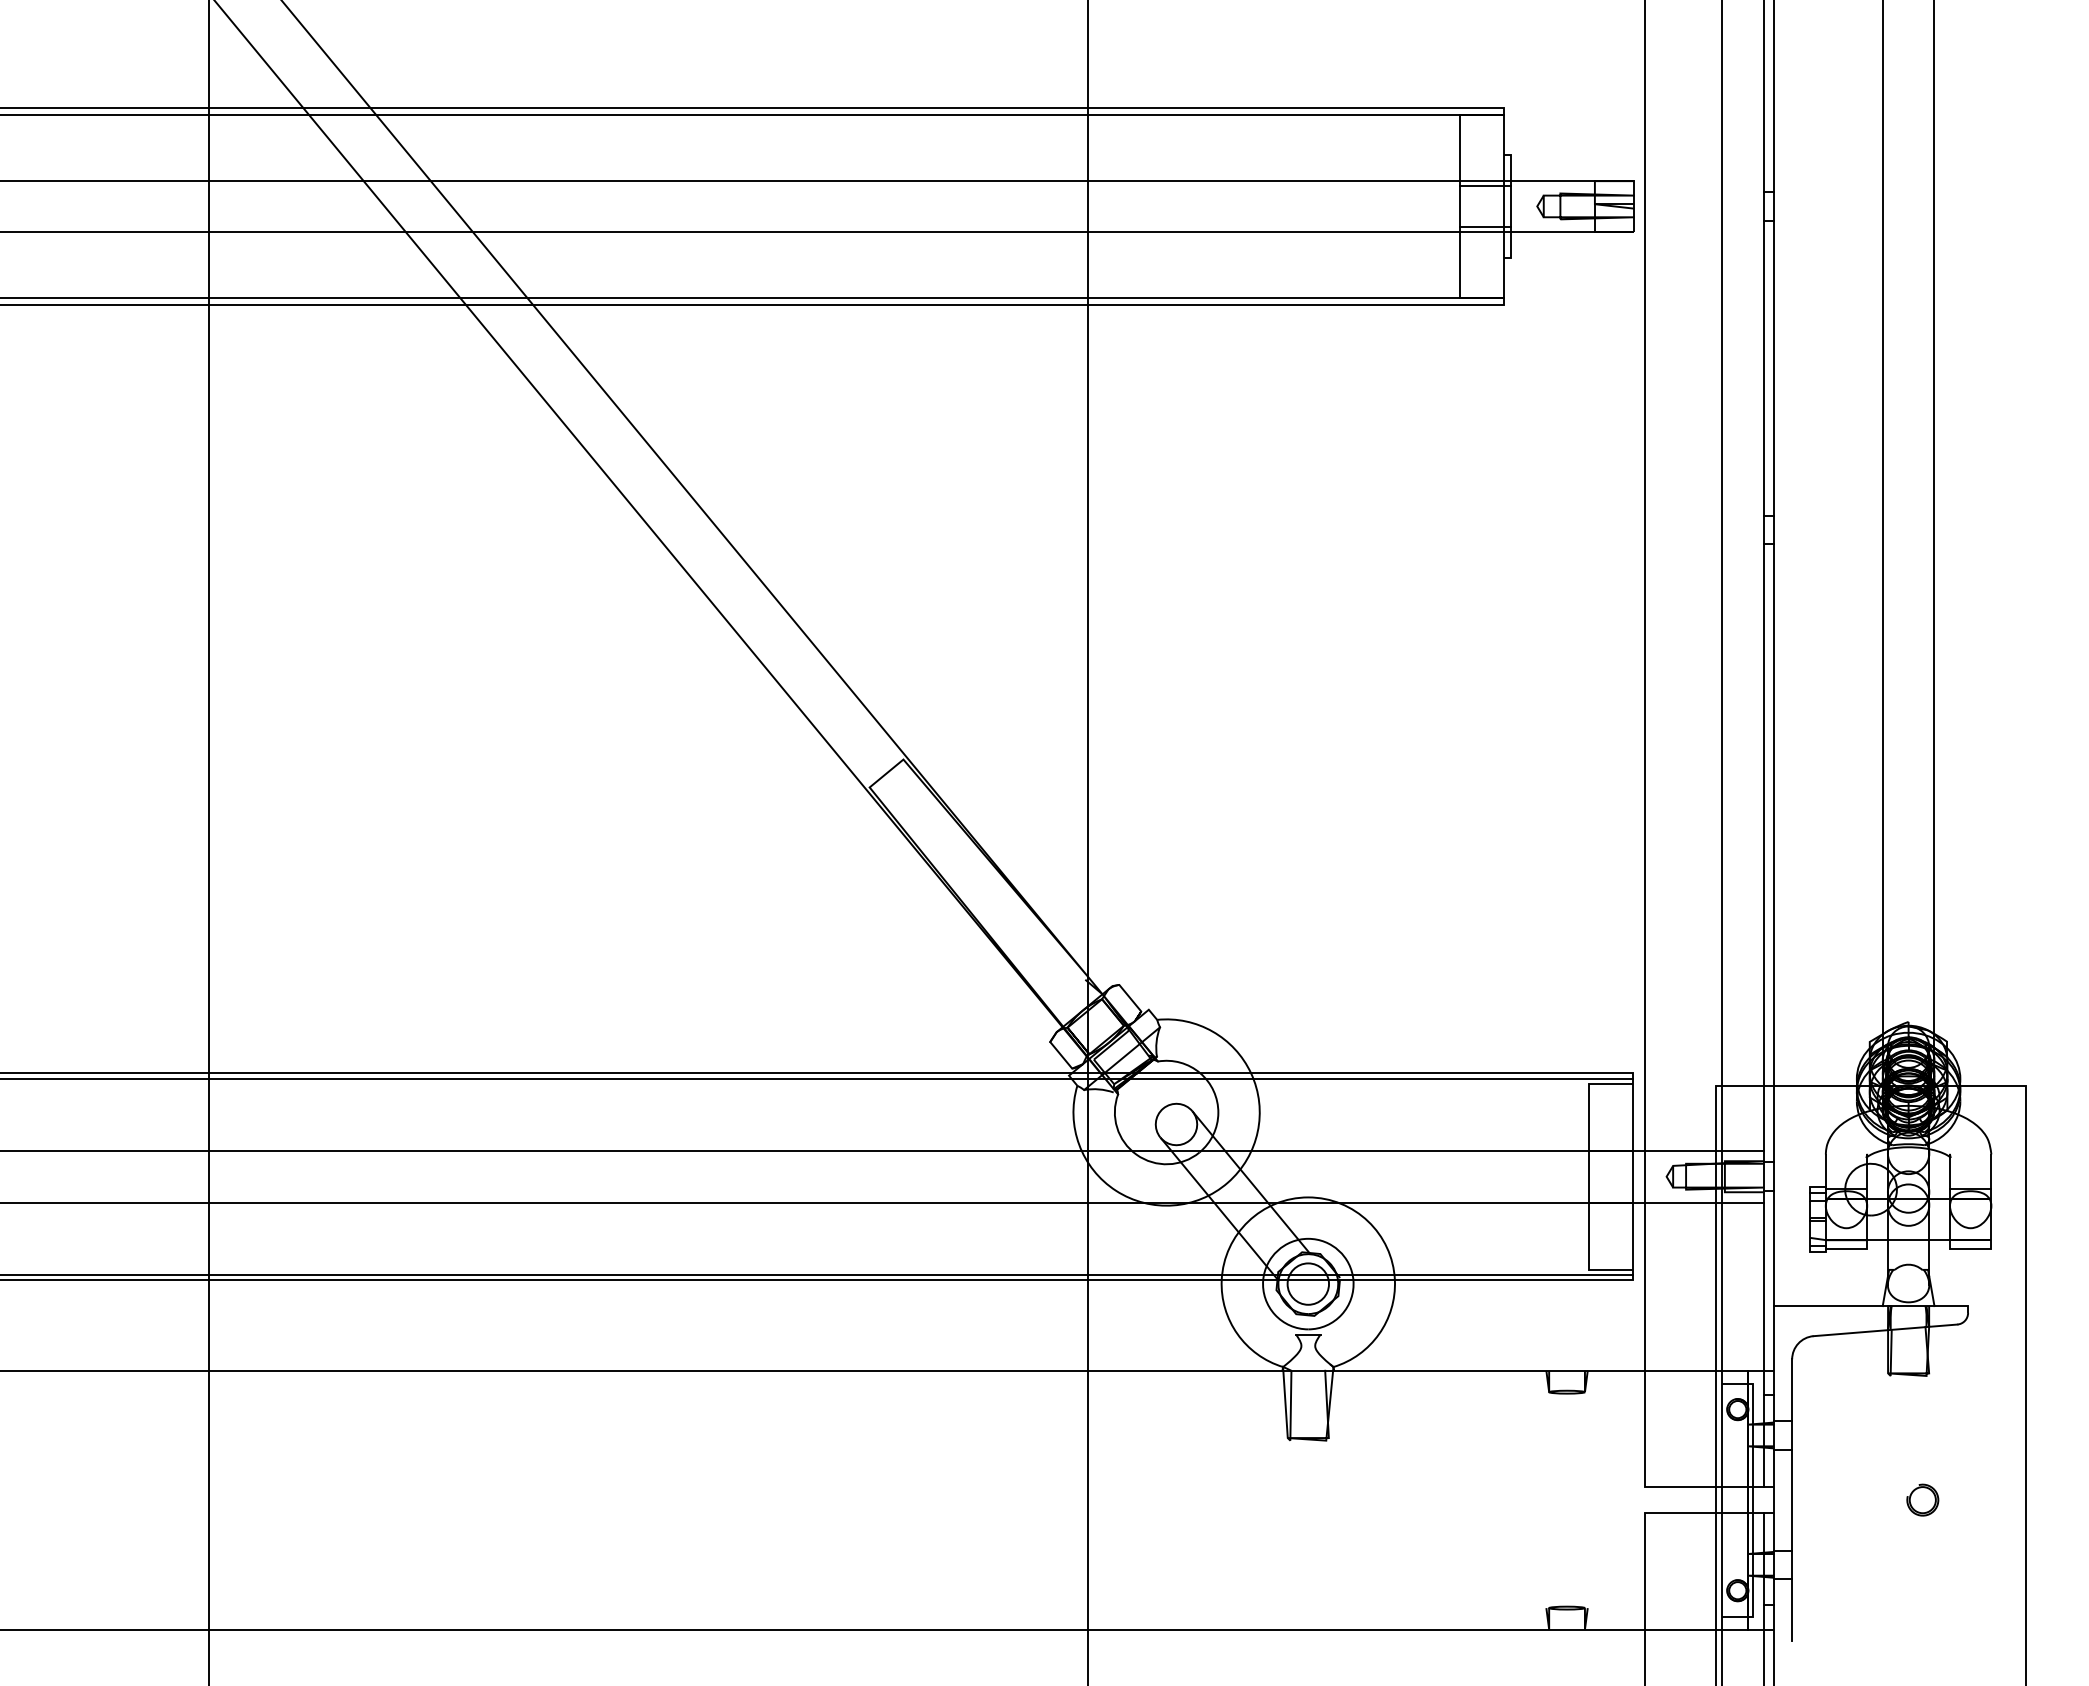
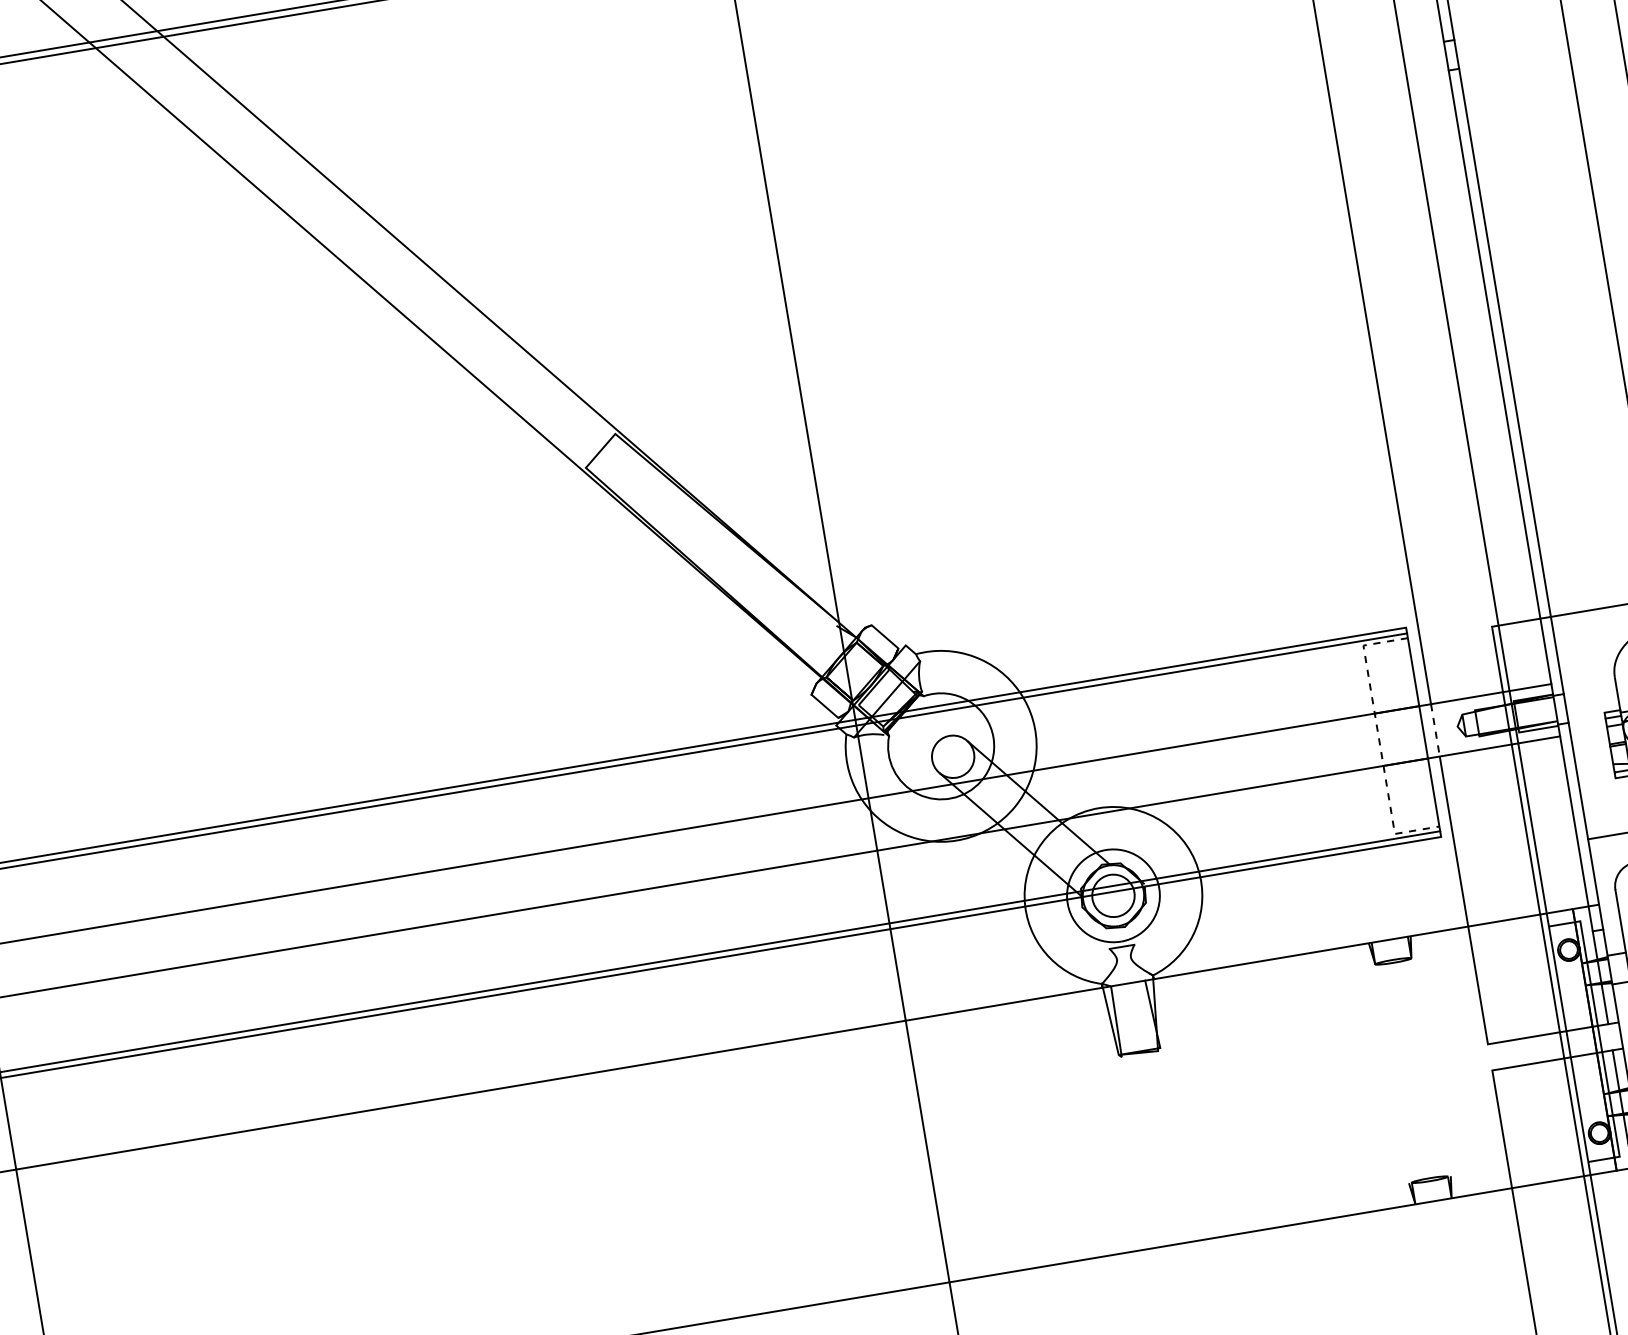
line: (1644, 1176) -> (1435, 730), solid -> dashed
line: (1589, 1177) -> (1379, 740), solid -> dashed

